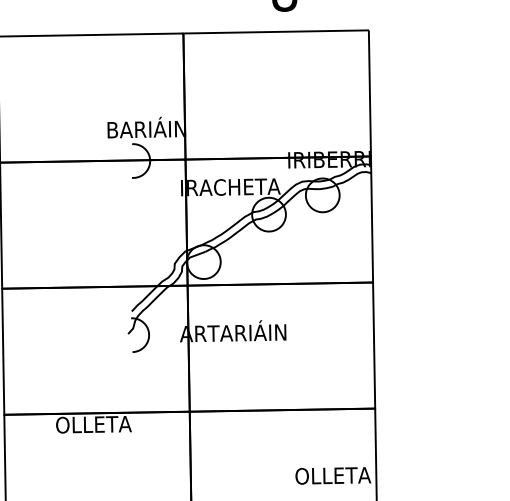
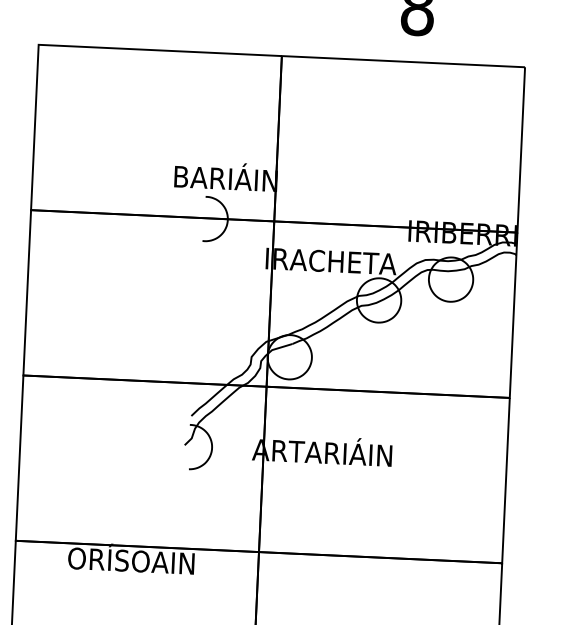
text: (93, 422) -> (132, 558), OLLETA -> ORÍSOAIN

